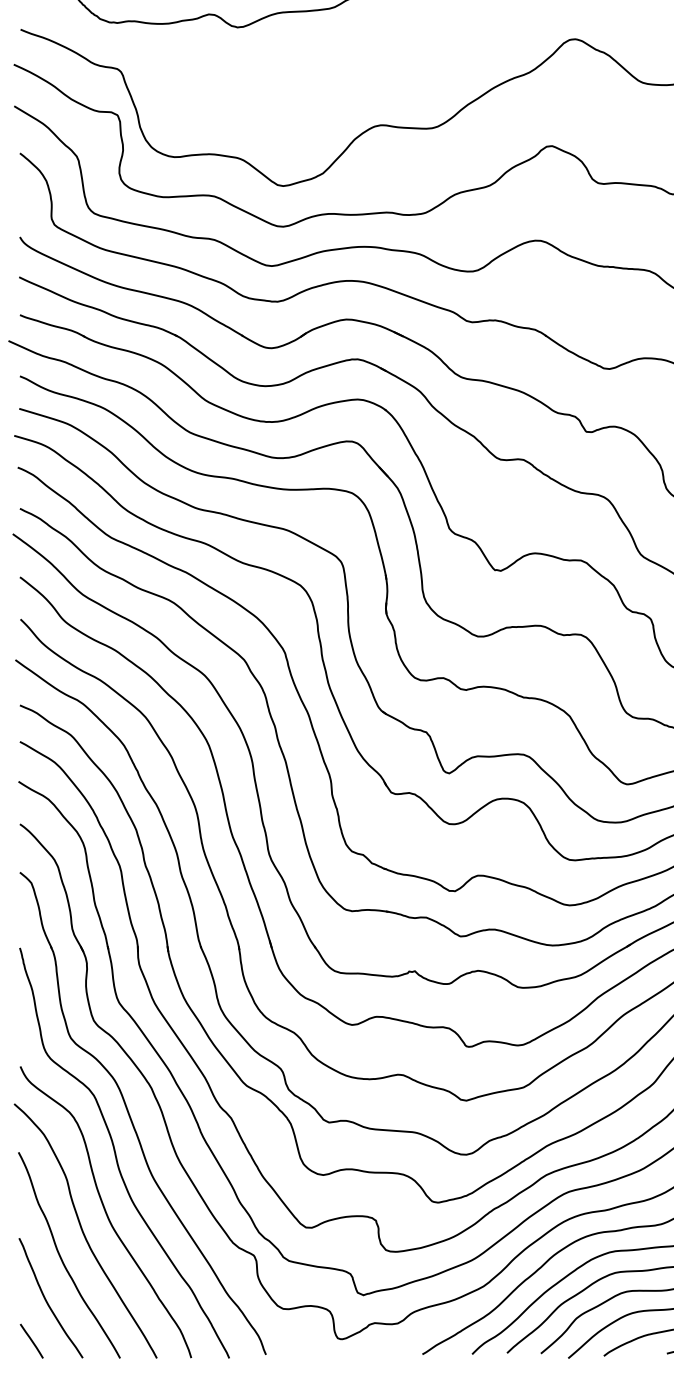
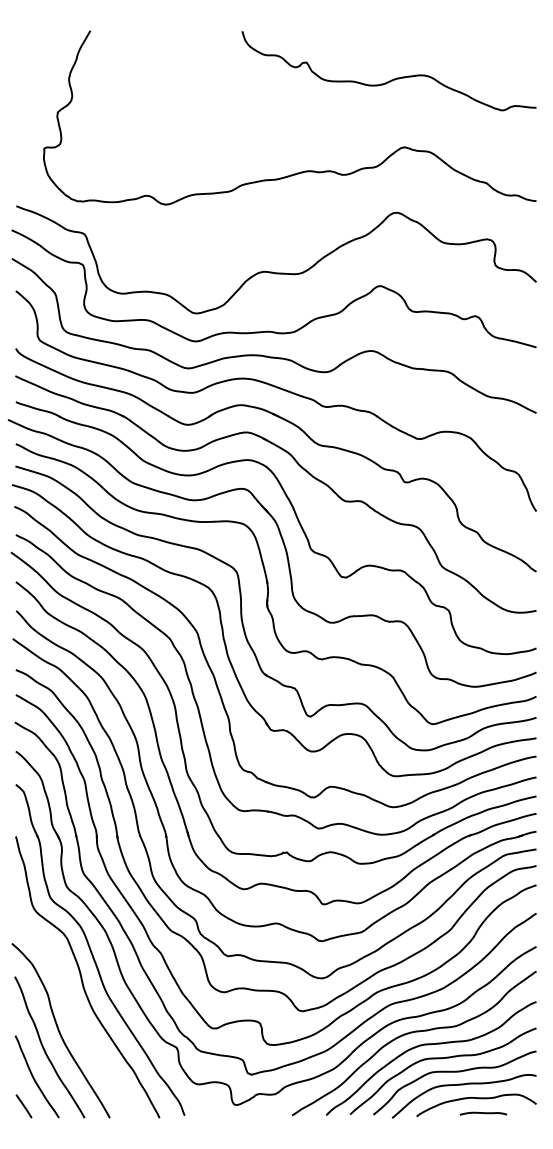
curve: (105, 1211) -> (74, 1017), removed

